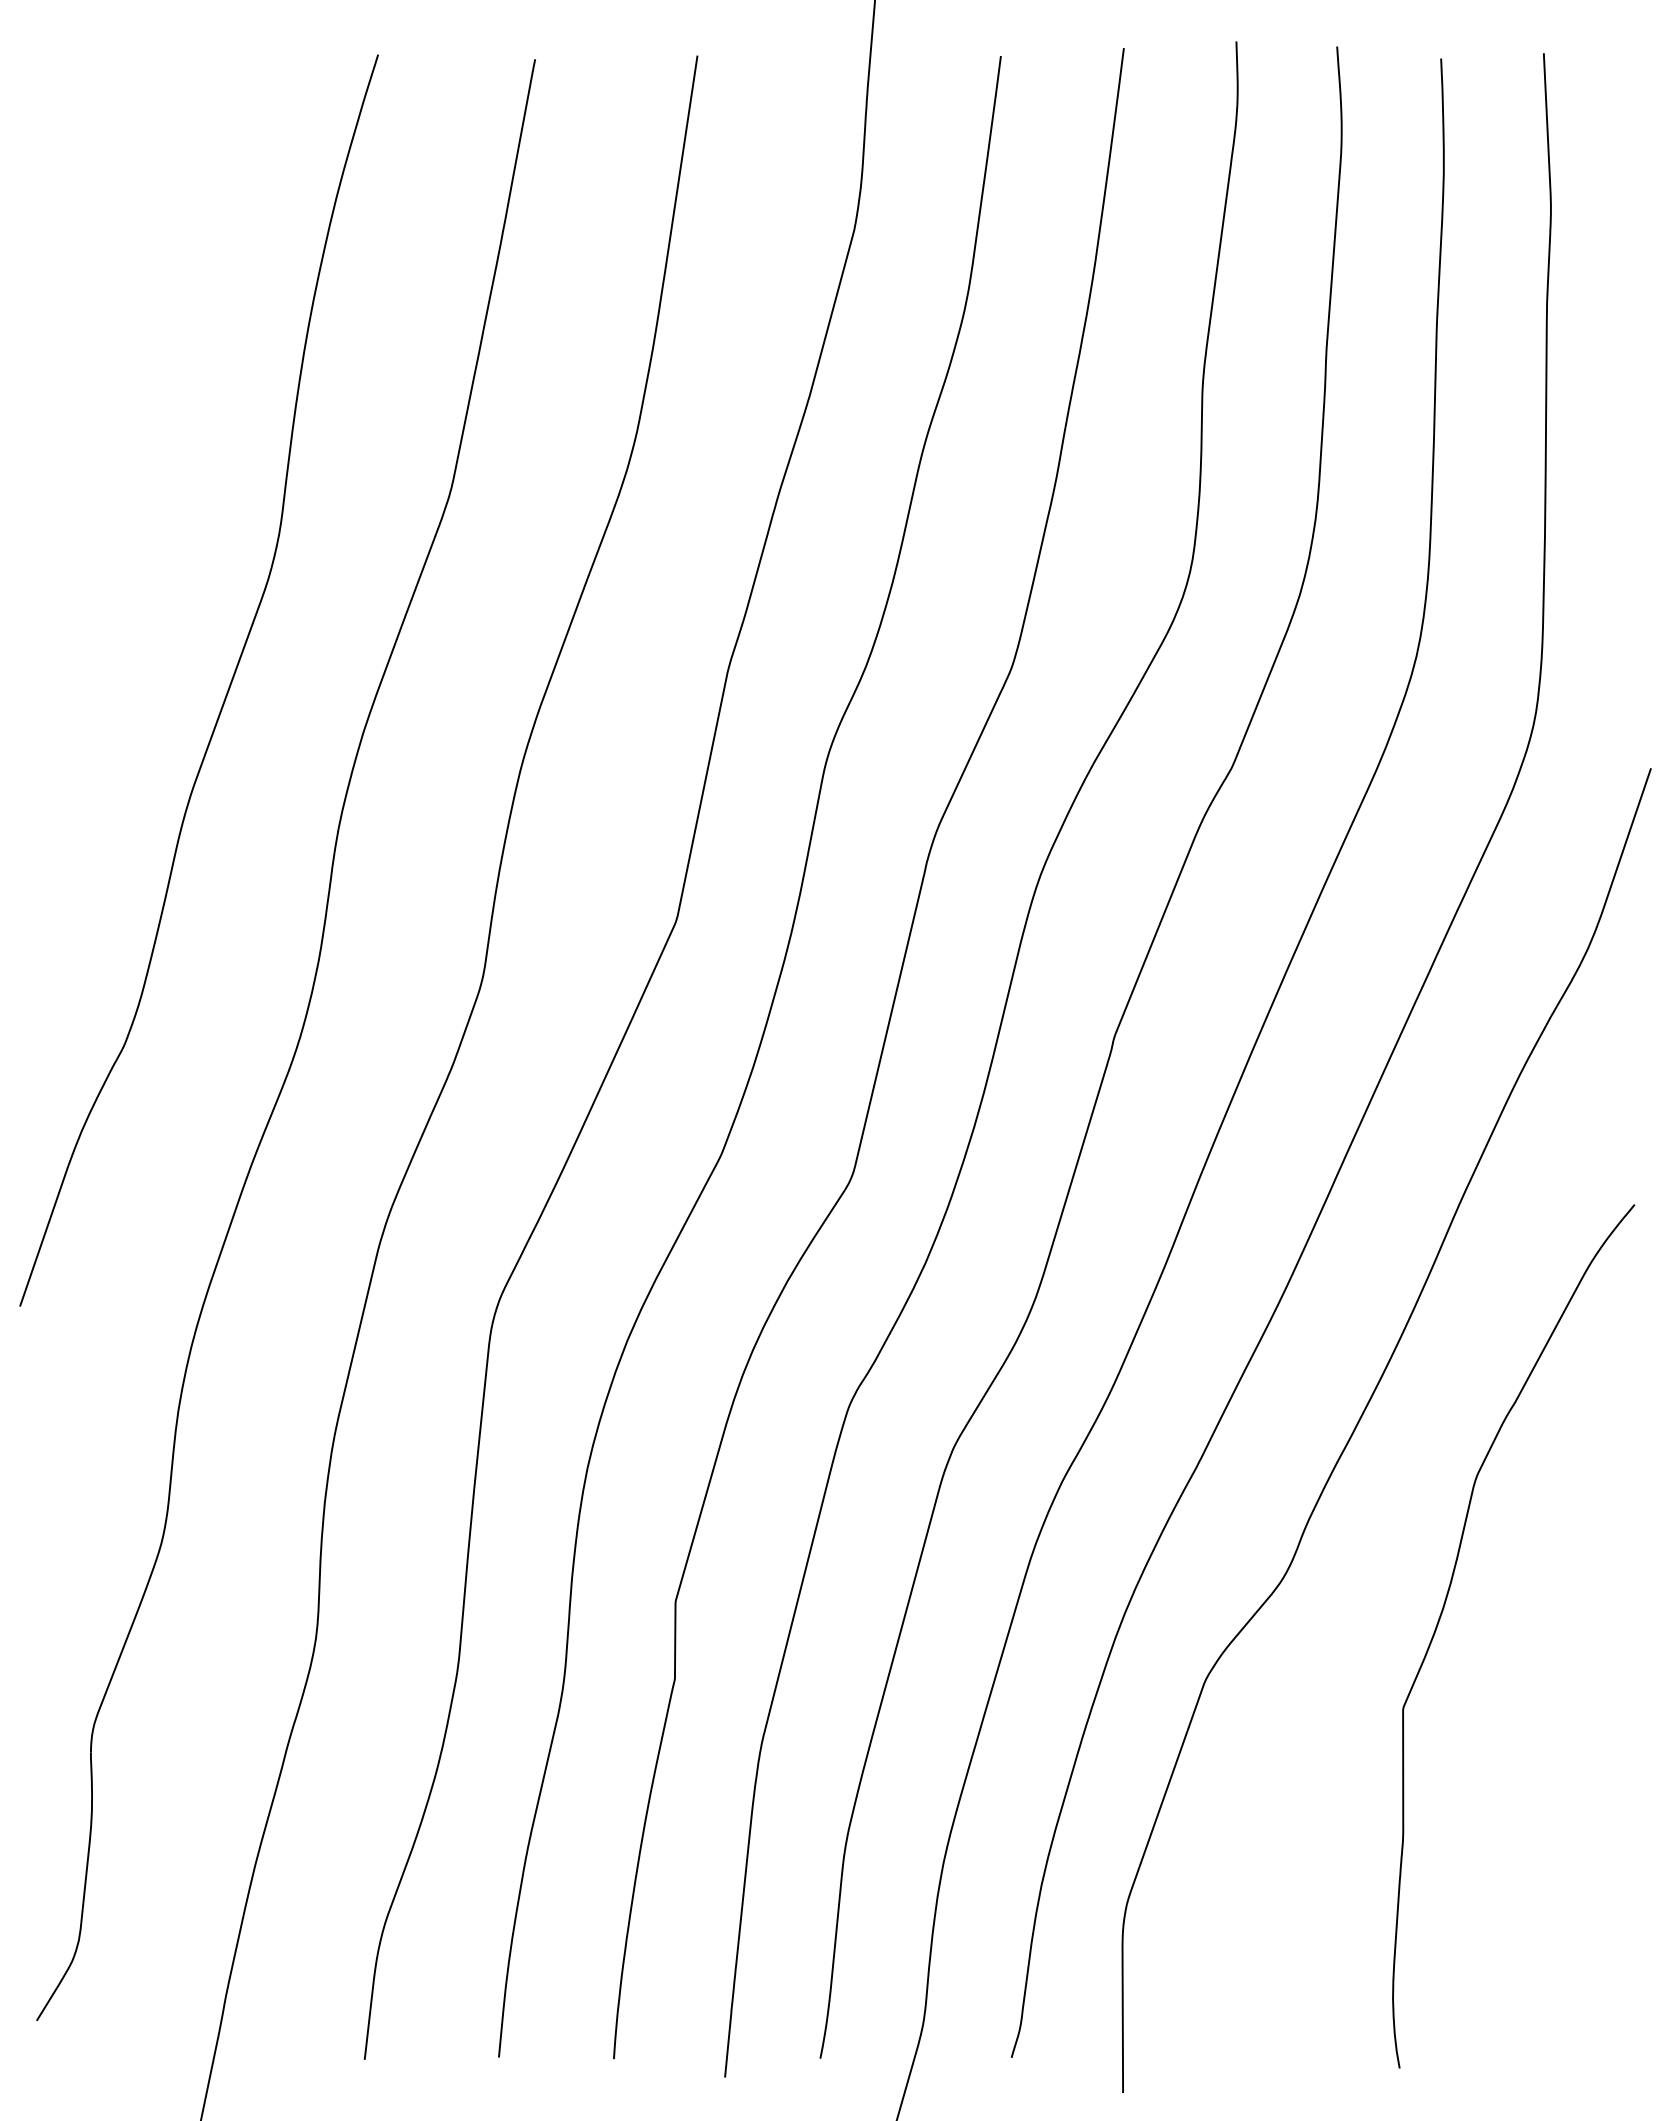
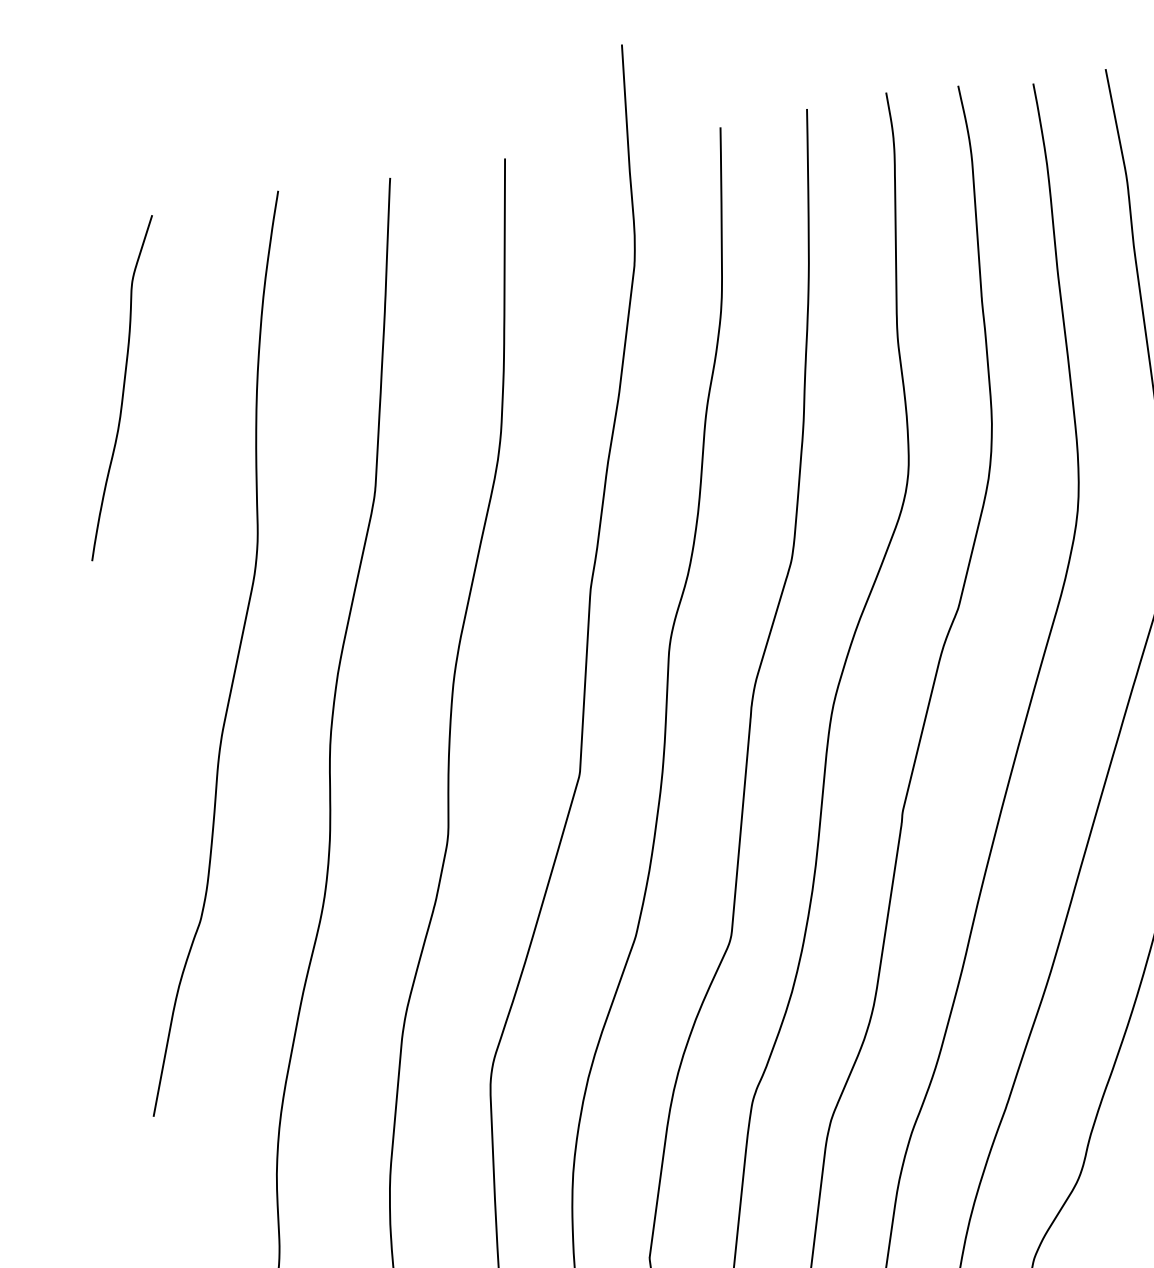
curve: (124, 294) -> (122, 387), added

